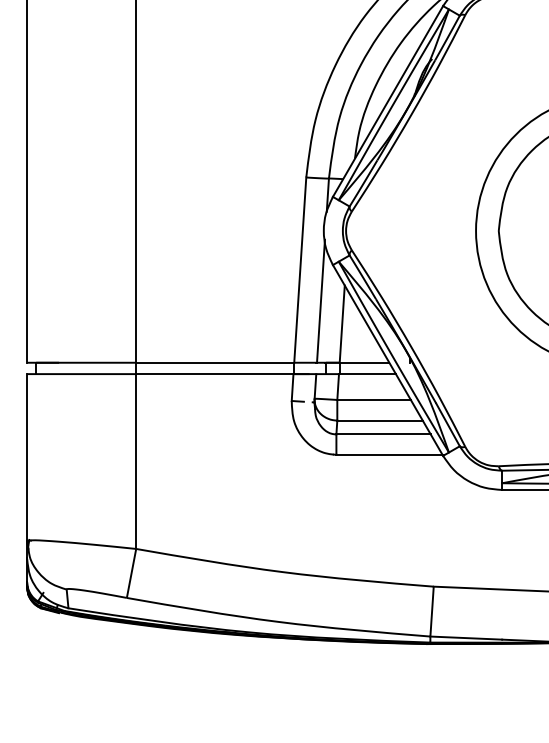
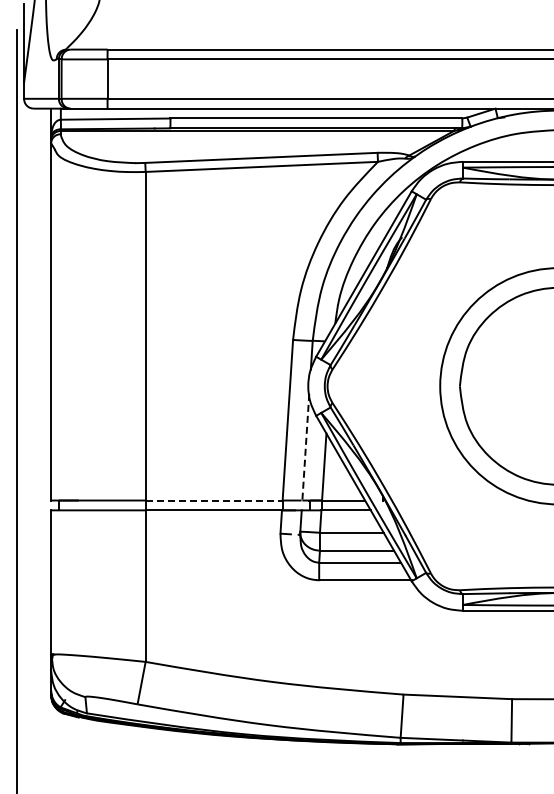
line: (320, 301) -> (305, 447), solid -> dashed
line: (215, 362) -> (214, 500), solid -> dashed

